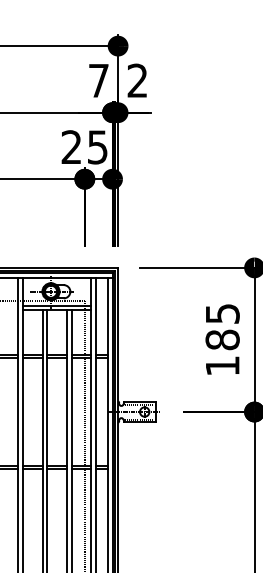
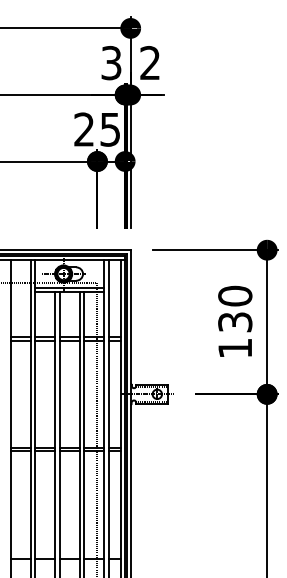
text: (98, 80) -> (111, 62), 7 -> 3
text: (222, 326) -> (235, 308), 185 -> 130

